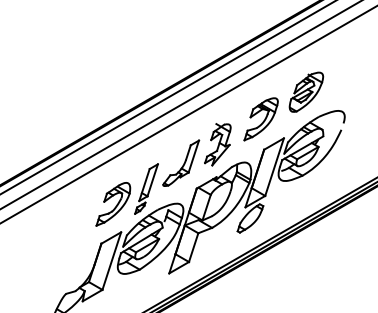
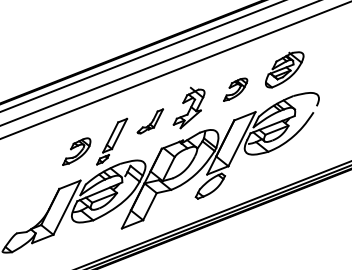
part: (260, 119) -> (235, 89), size x0.6
part: (181, 162) -> (150, 120), size x0.6
part: (113, 204) -> (77, 152), size x0.7

